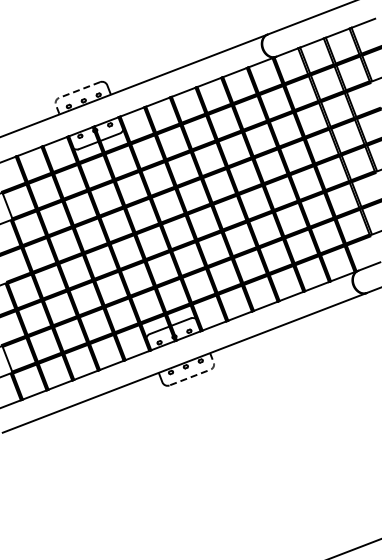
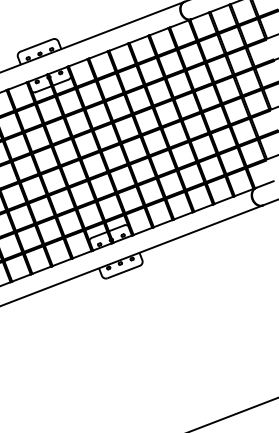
line: (66, 95) -> (26, 49), dashed -> solid
line: (202, 372) -> (133, 268), dashed -> solid

